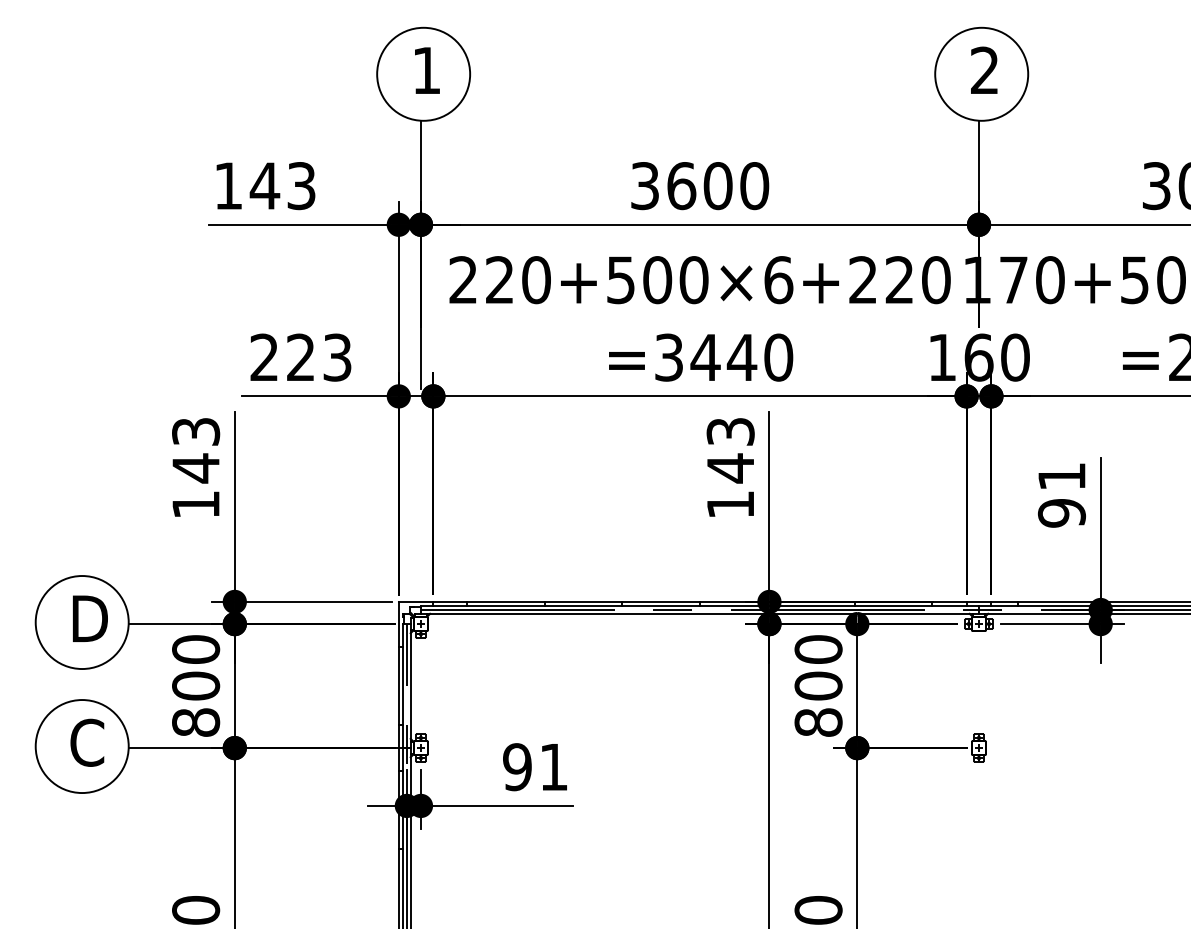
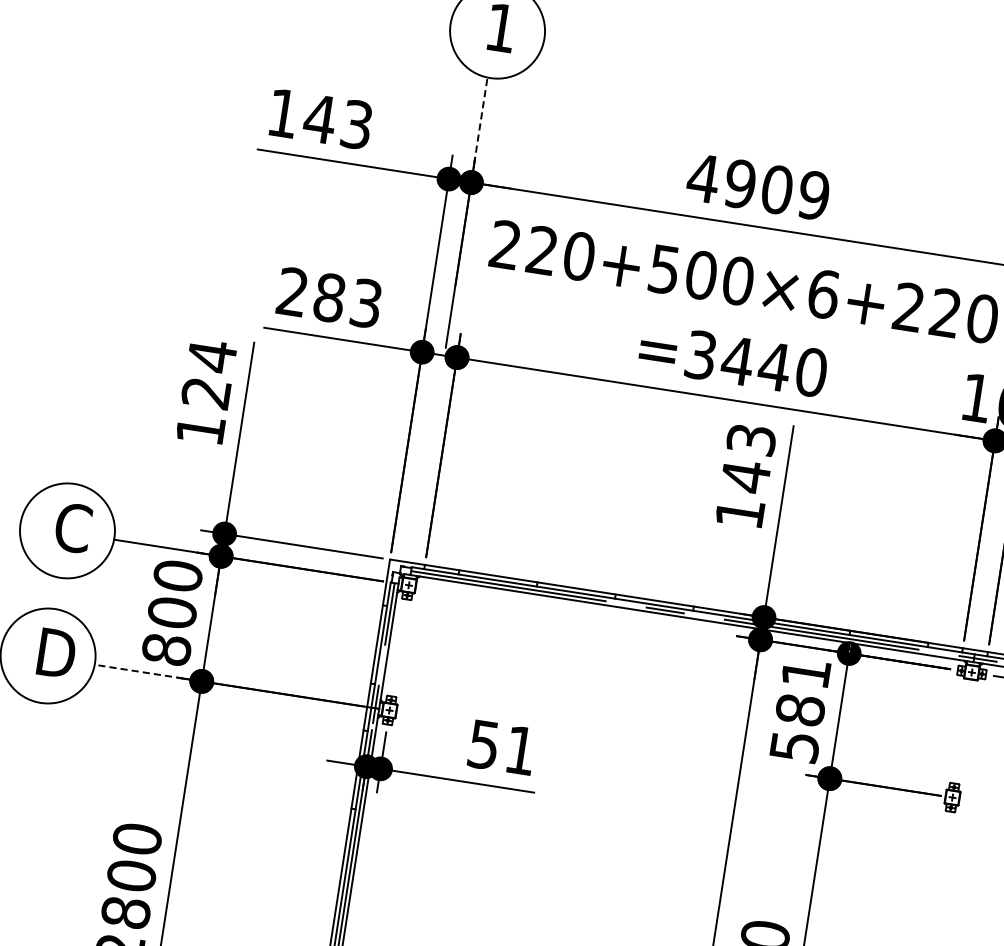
line: (420, 163) -> (480, 120), solid -> dashed
text: (699, 186) -> (758, 187), 3600 -> 4909
text: (300, 357) -> (329, 297), 223 -> 283
text: (196, 449) -> (209, 374), 143 -> 124
text: (88, 618) -> (74, 527), D -> C
text: (818, 685) -> (800, 709), 800 -> 581
text: (88, 742) -> (55, 652), C -> D
line: (172, 748) -> (138, 672), solid -> dashed
text: (517, 767) -> (483, 745), 91 -> 51

